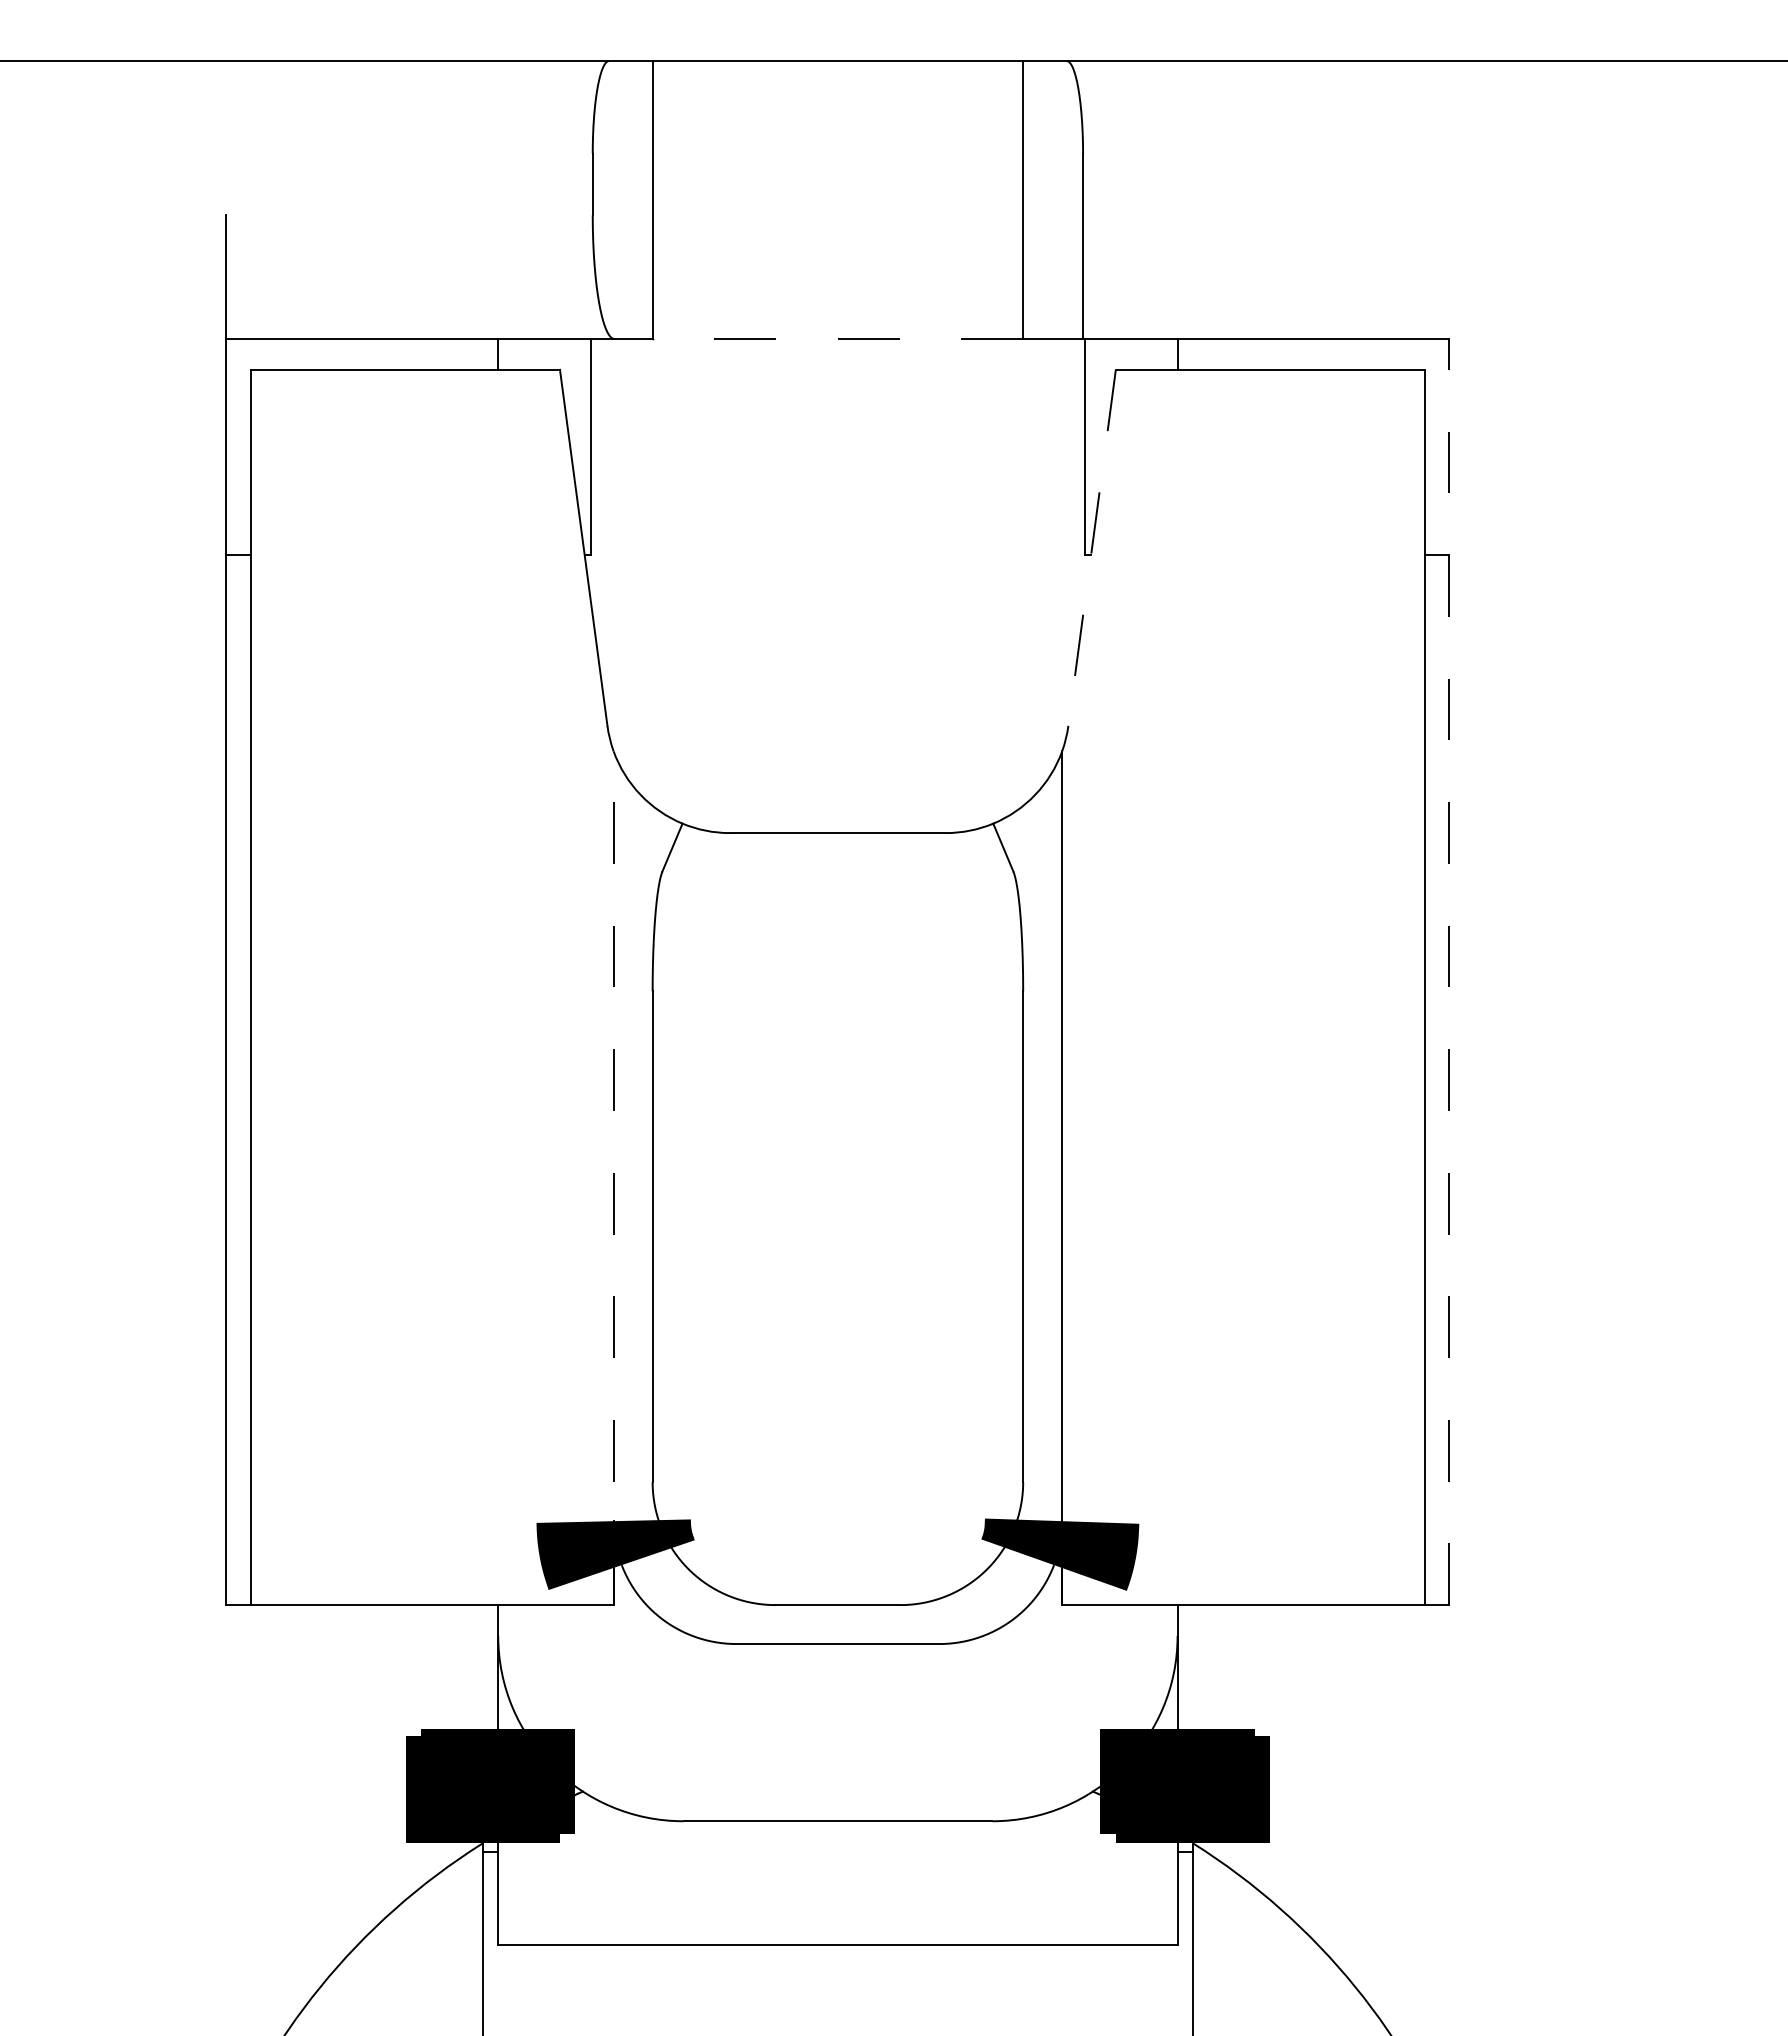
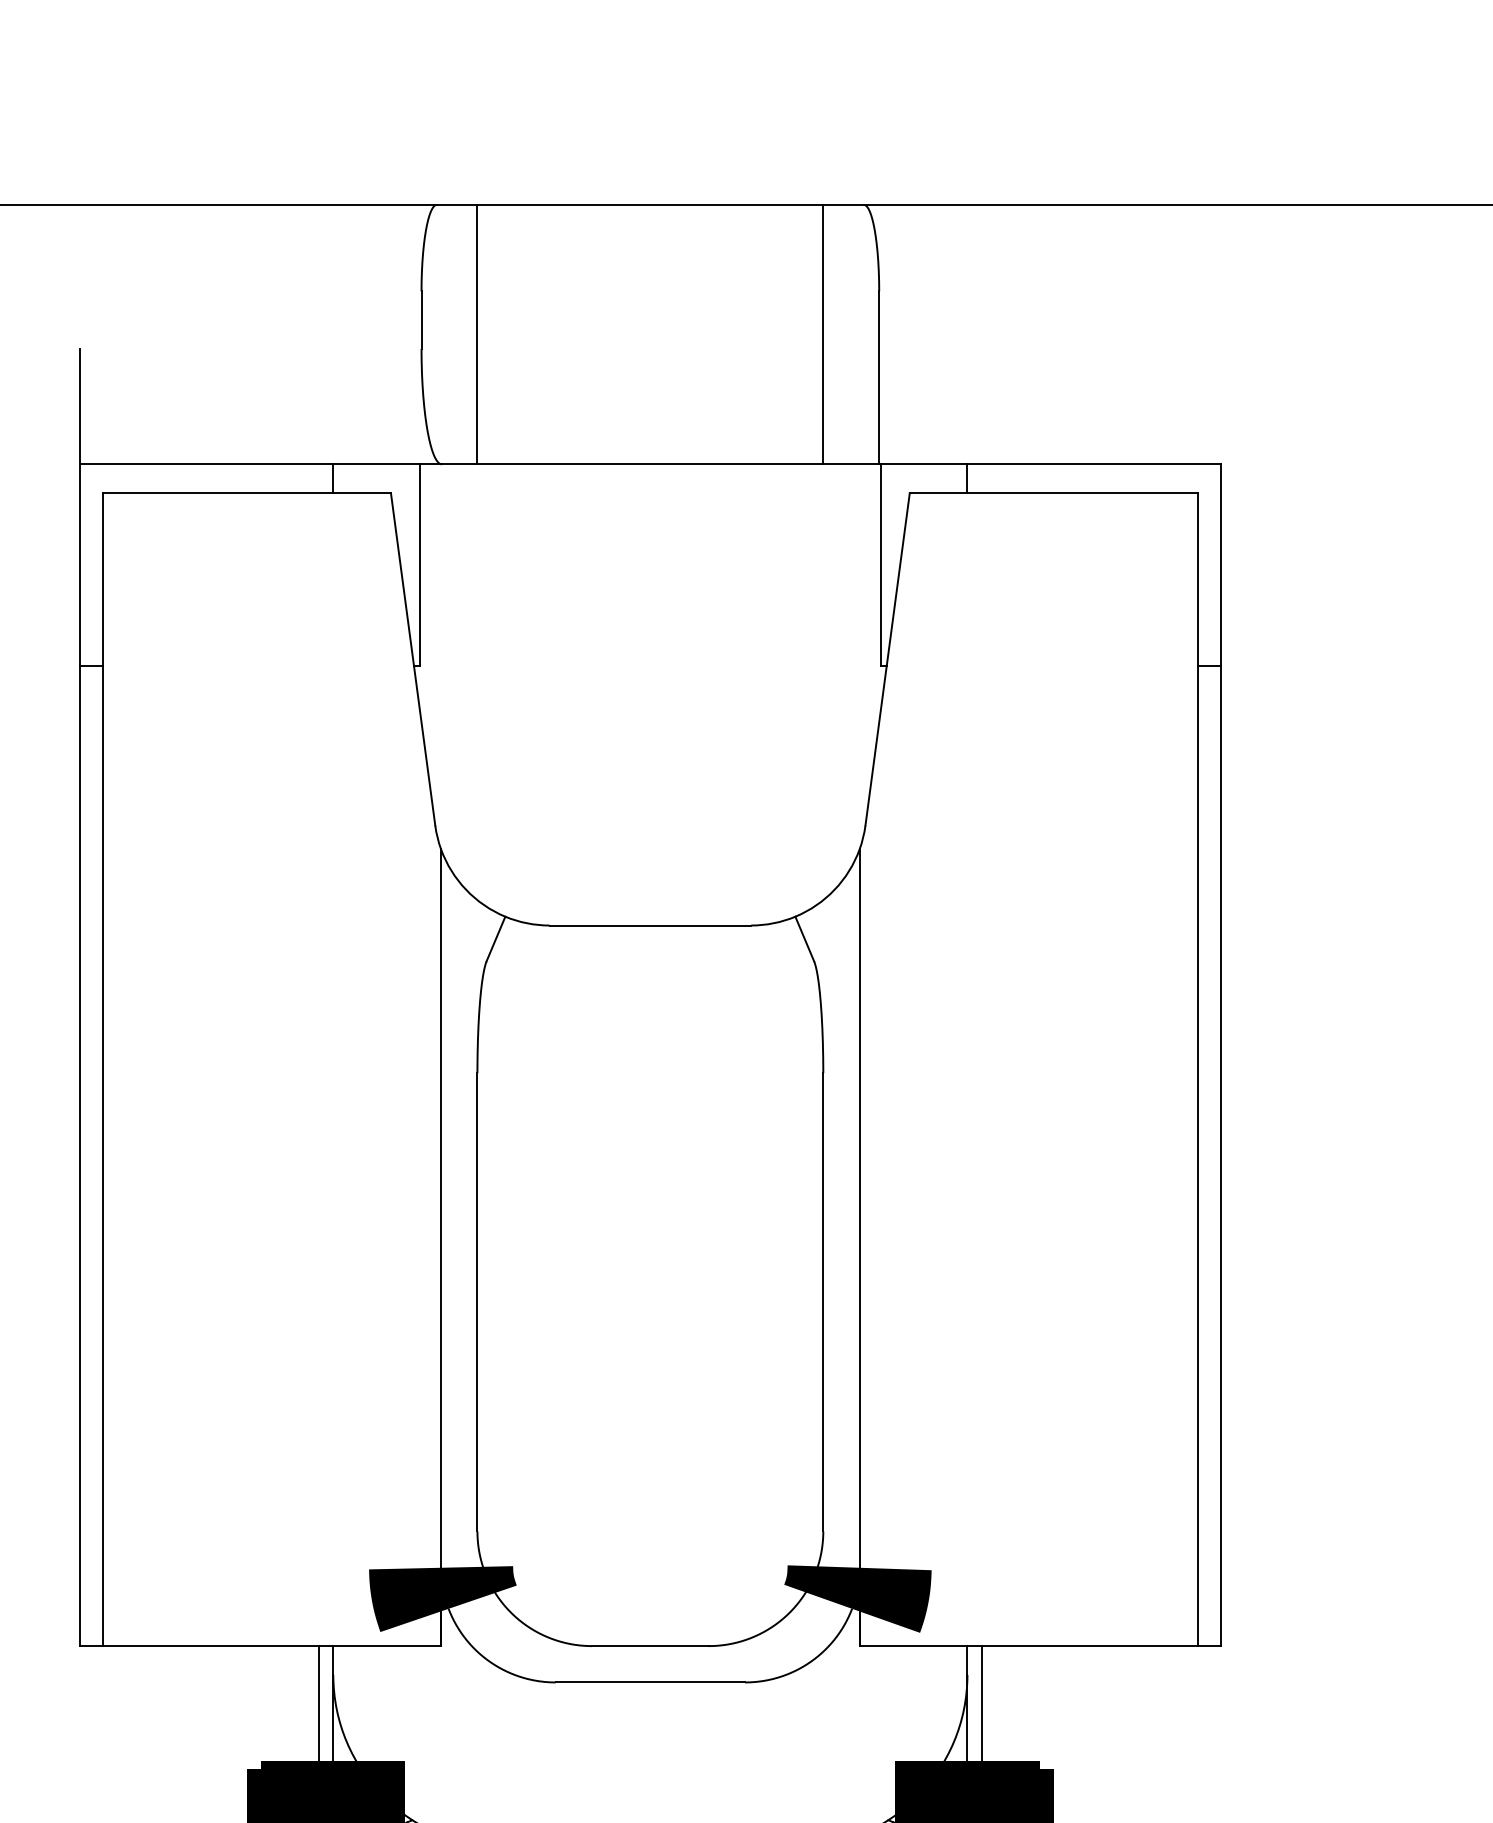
line: (837, 339) -> (649, 464), dashed -> solid
line: (1092, 547) -> (888, 658), dashed -> solid
line: (1449, 971) -> (1221, 1054), dashed -> solid
line: (613, 1178) -> (440, 1247), dashed -> solid
line: (482, 1670) -> (318, 1707), added
line: (1193, 1670) -> (982, 1707), added

